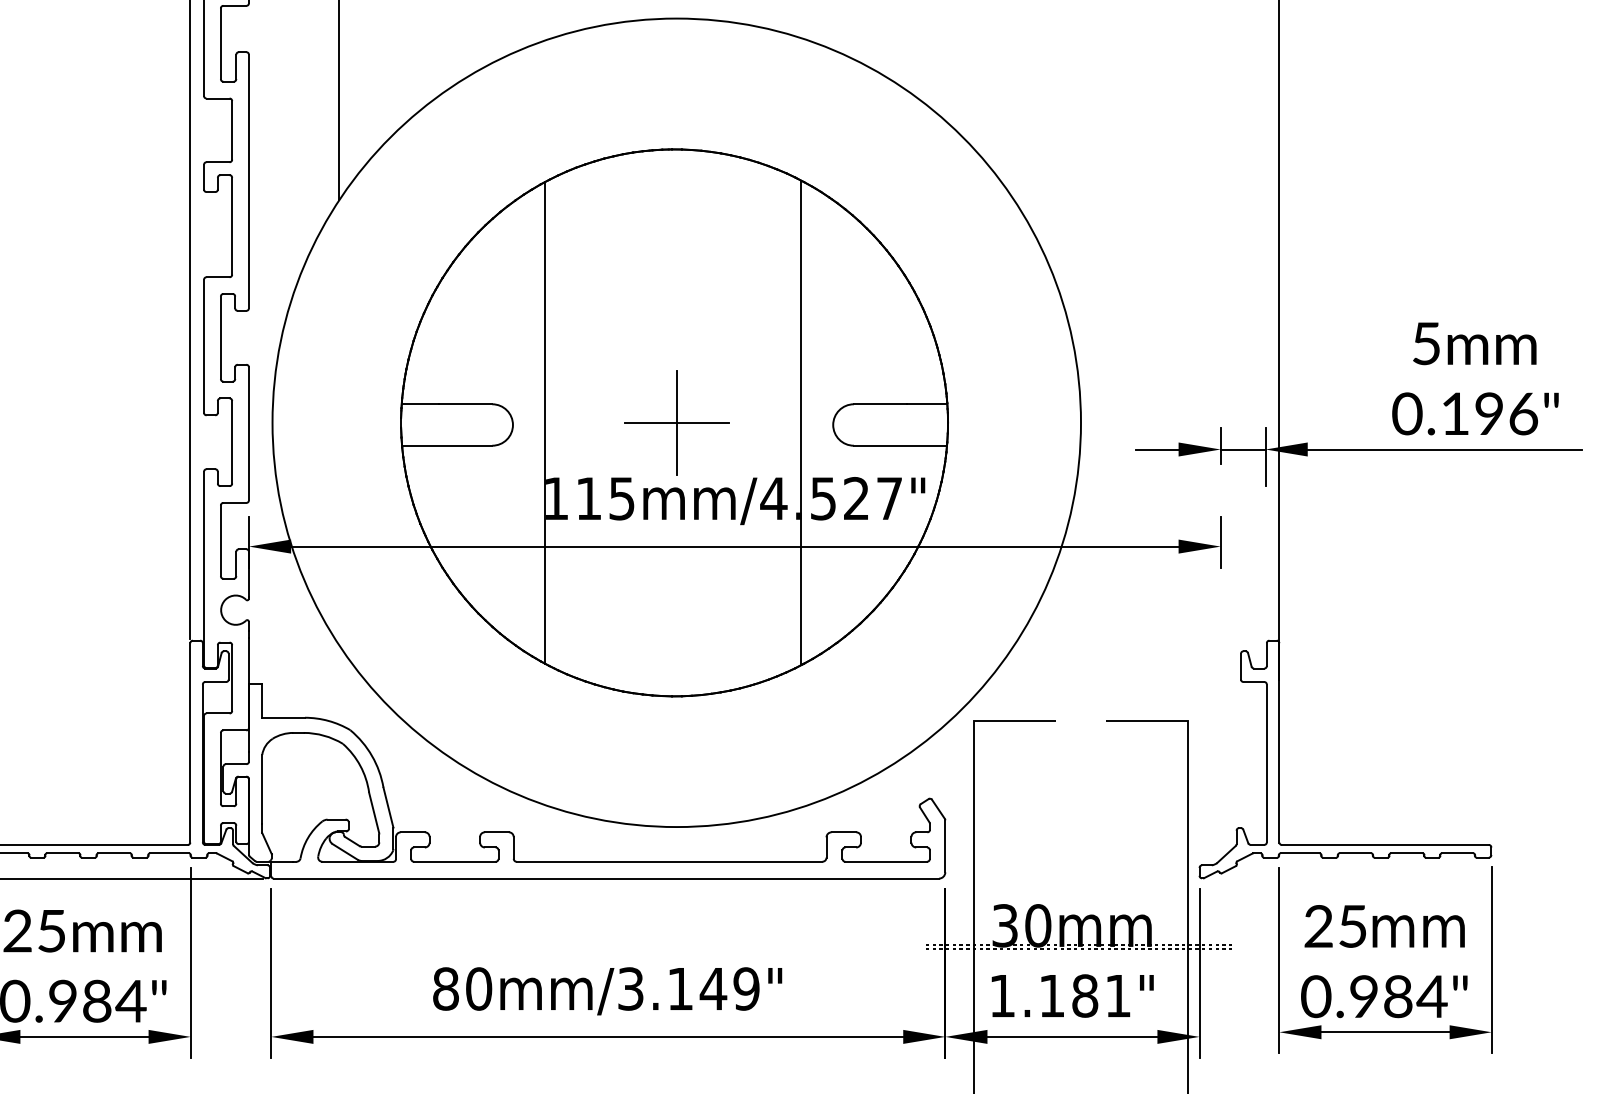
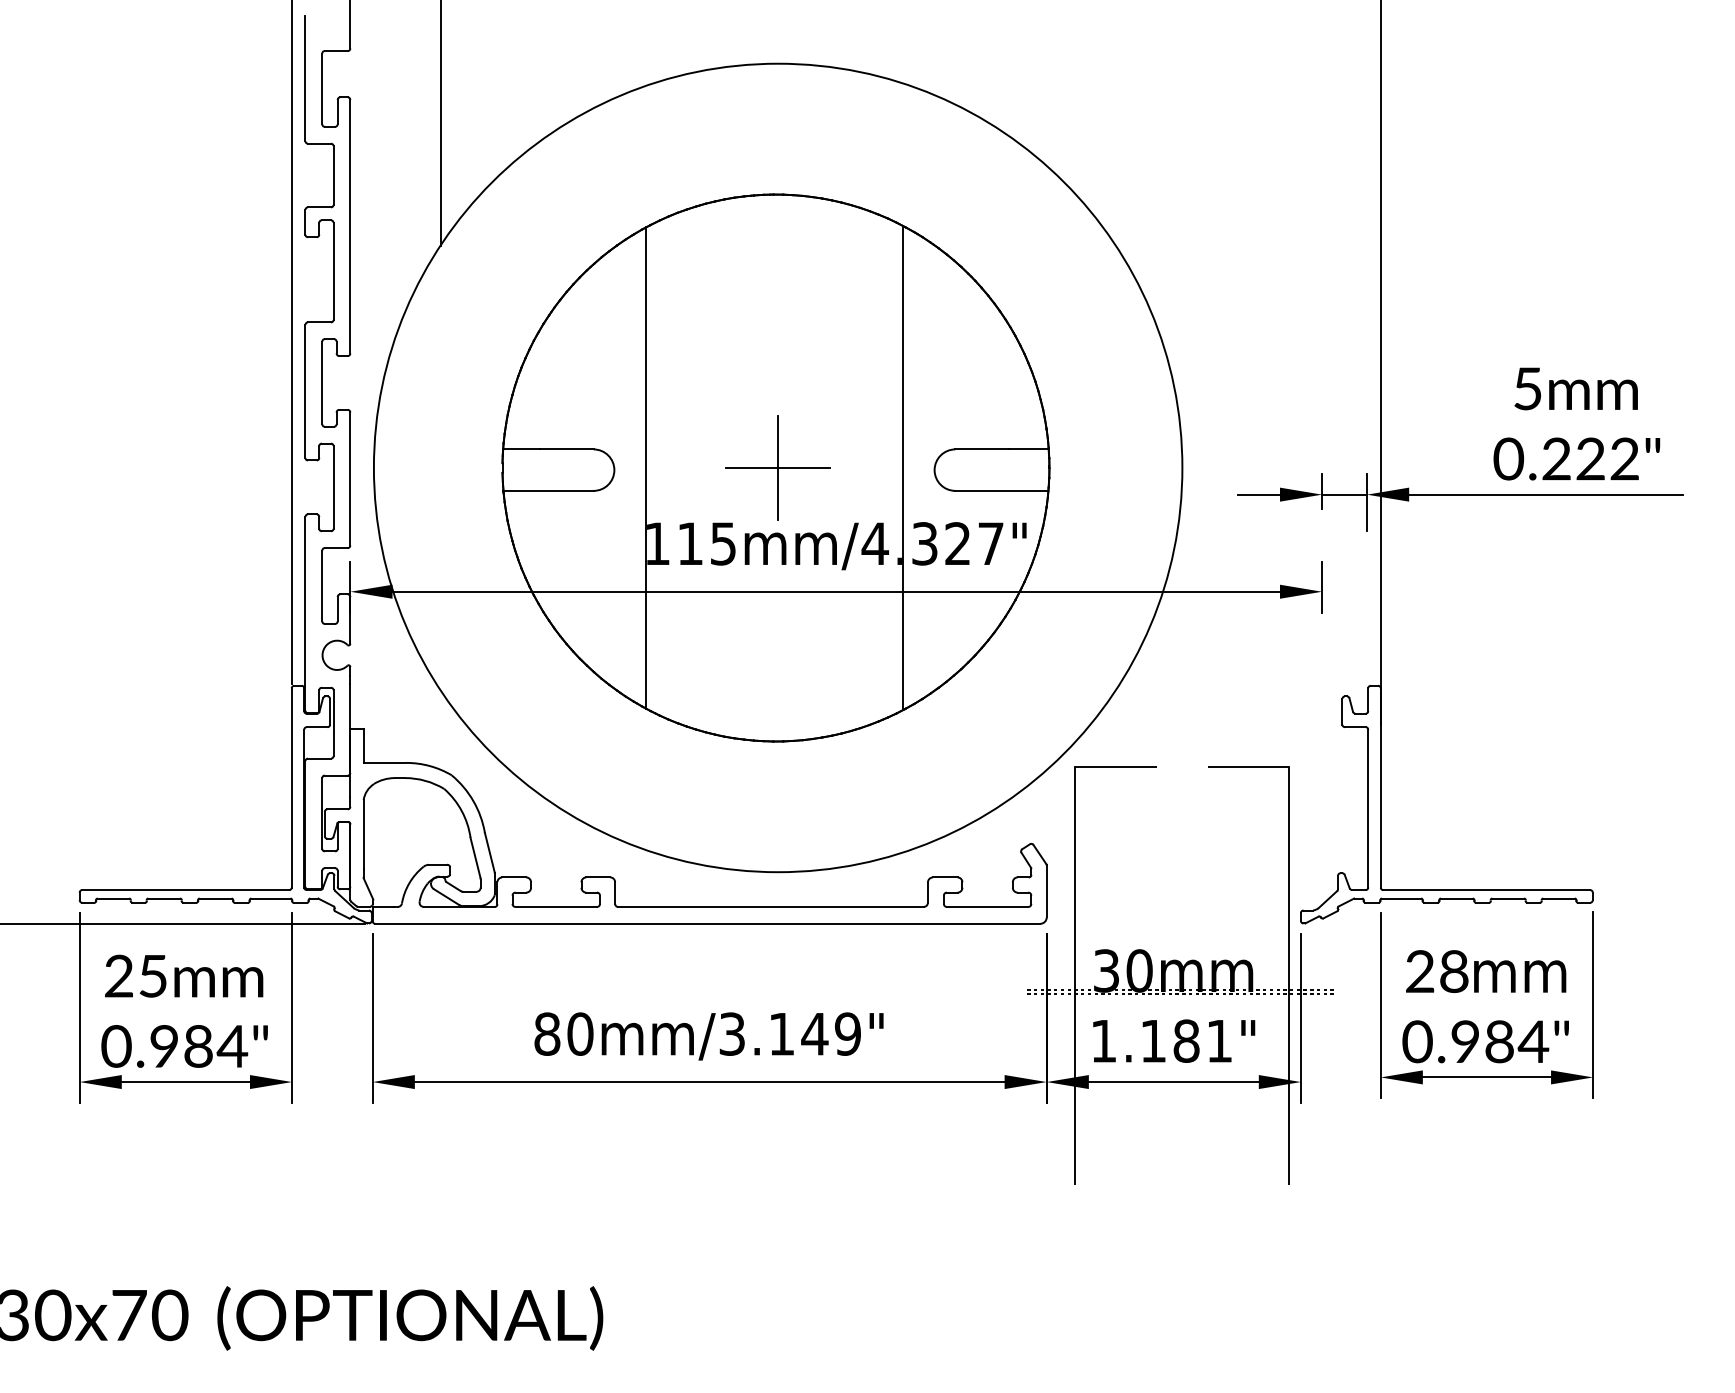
text: (1489, 413) -> (1590, 458), 0.196" -> 0.222"
text: (824, 498) -> (925, 543), 115mm/4.527" -> 115mm/4.327"
text: (1353, 926) -> (1454, 971), 25 -> 28

